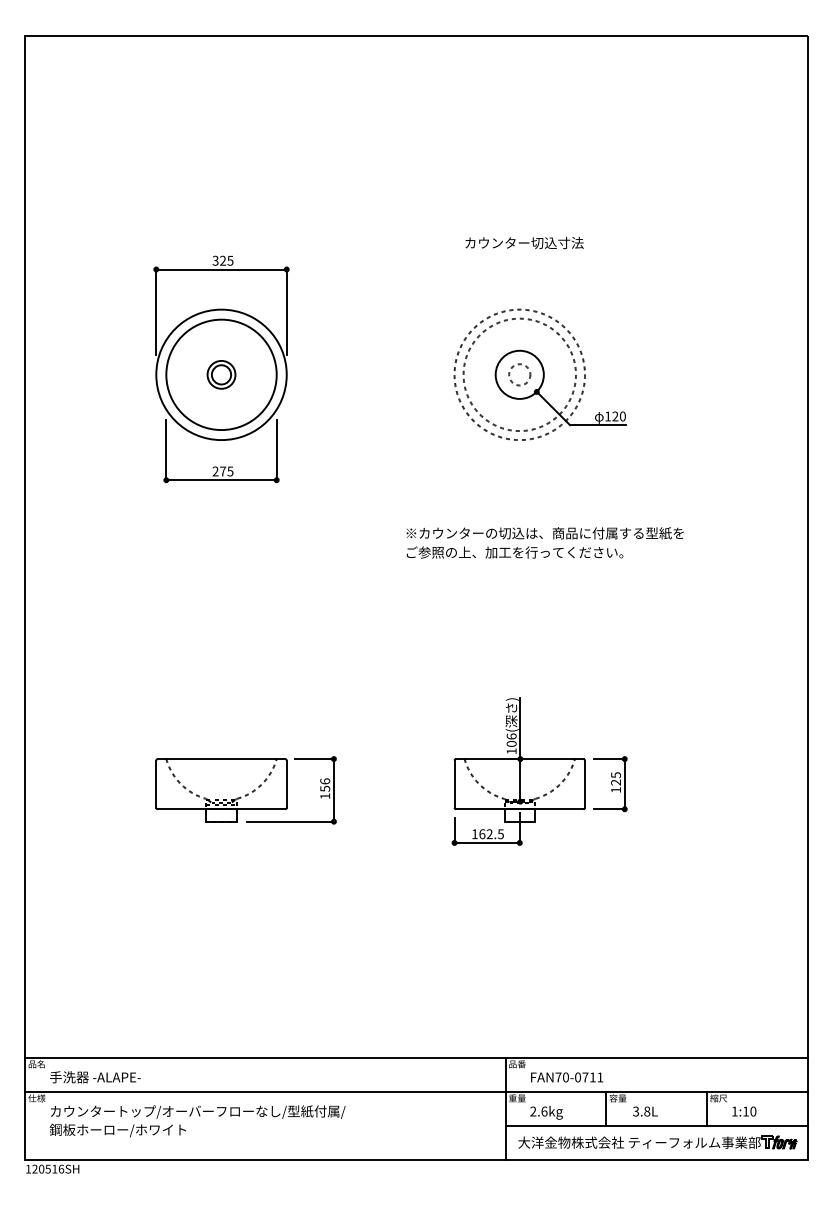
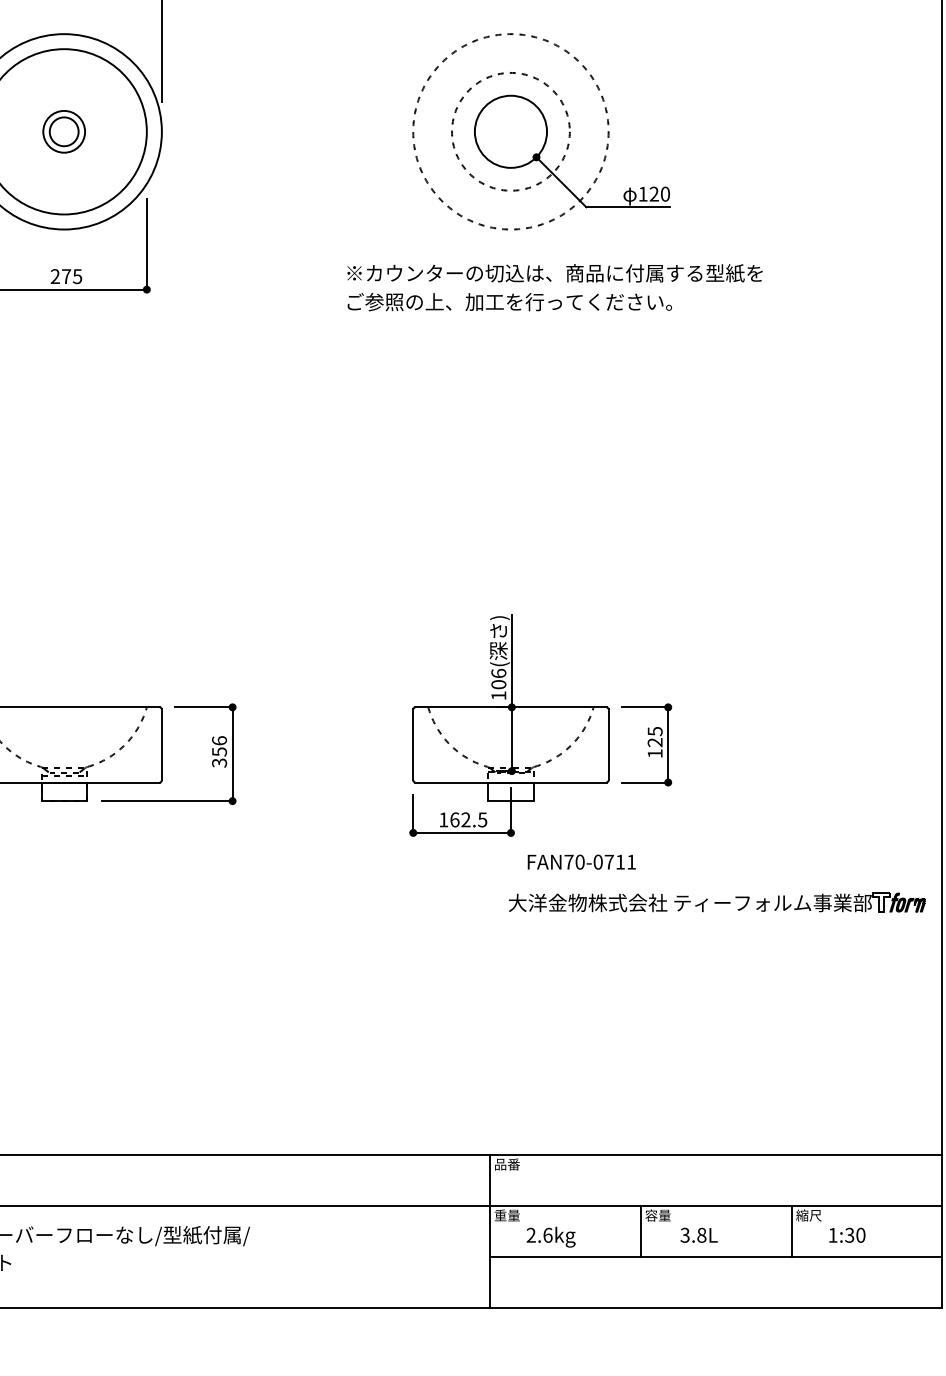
circle: (519, 374) -> (510, 131), removed
circle: (519, 374) -> (510, 131), size x0.7
text: (544, 542) -> (553, 287), moved
text: (325, 796) -> (219, 763), 156 -> 356
text: (567, 1077) -> (582, 862), moved
text: (745, 1111) -> (849, 1235), 1:10 -> 1:30
part: (657, 1142) -> (717, 902), moved

